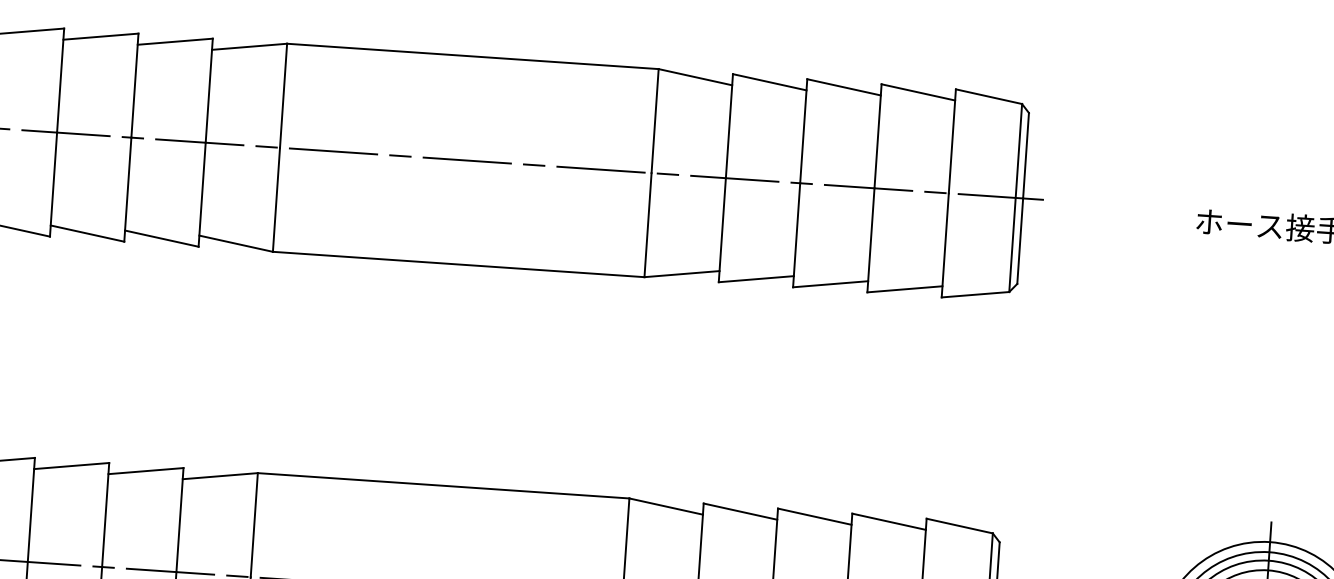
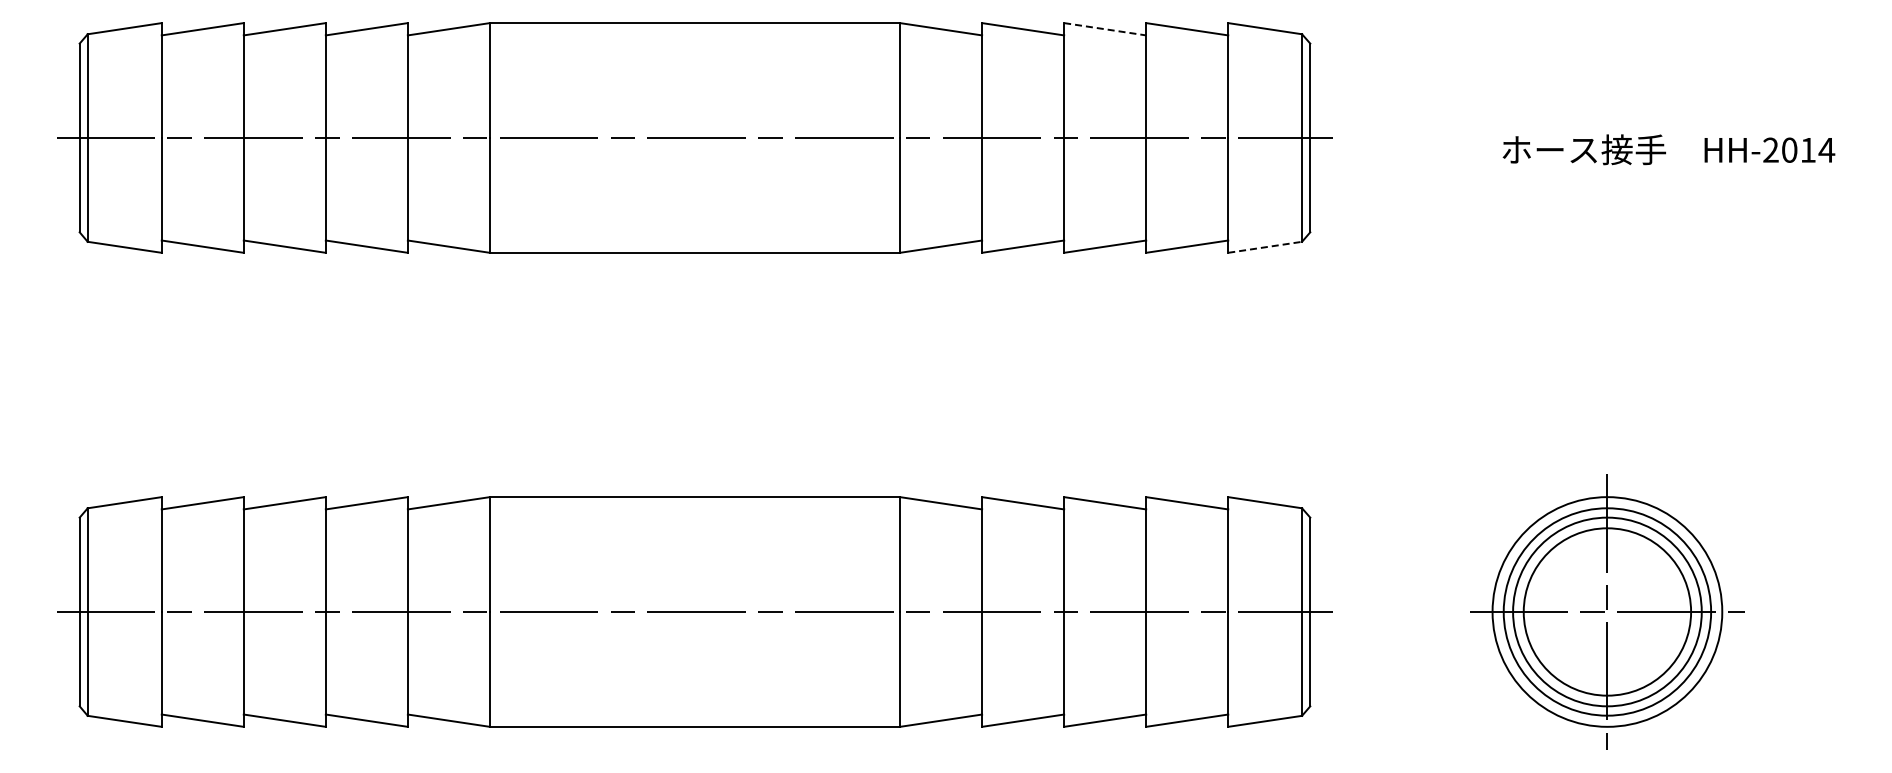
line: (844, 87) -> (1105, 29), solid -> dashed
line: (975, 294) -> (1265, 247), solid -> dashed

